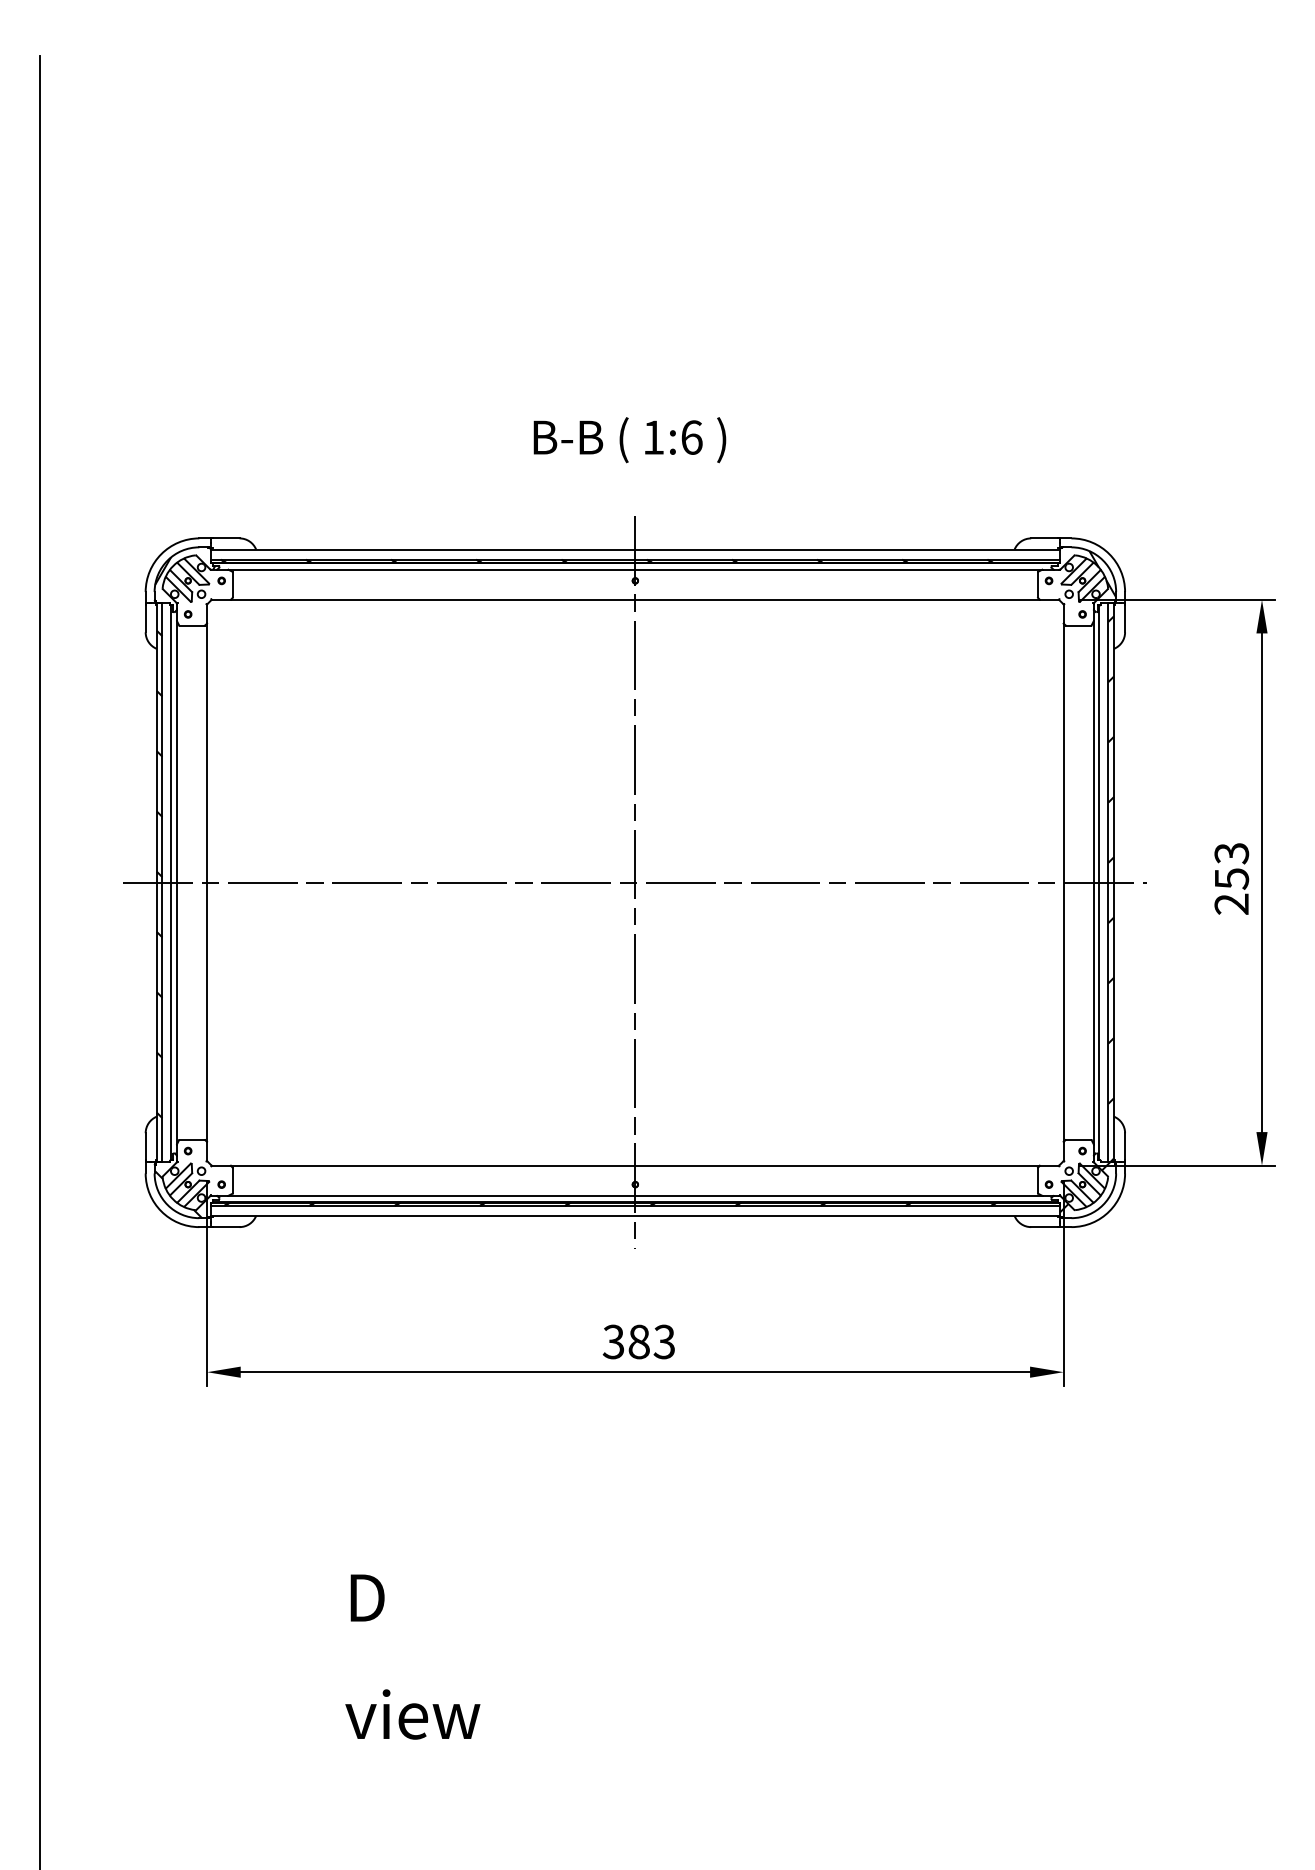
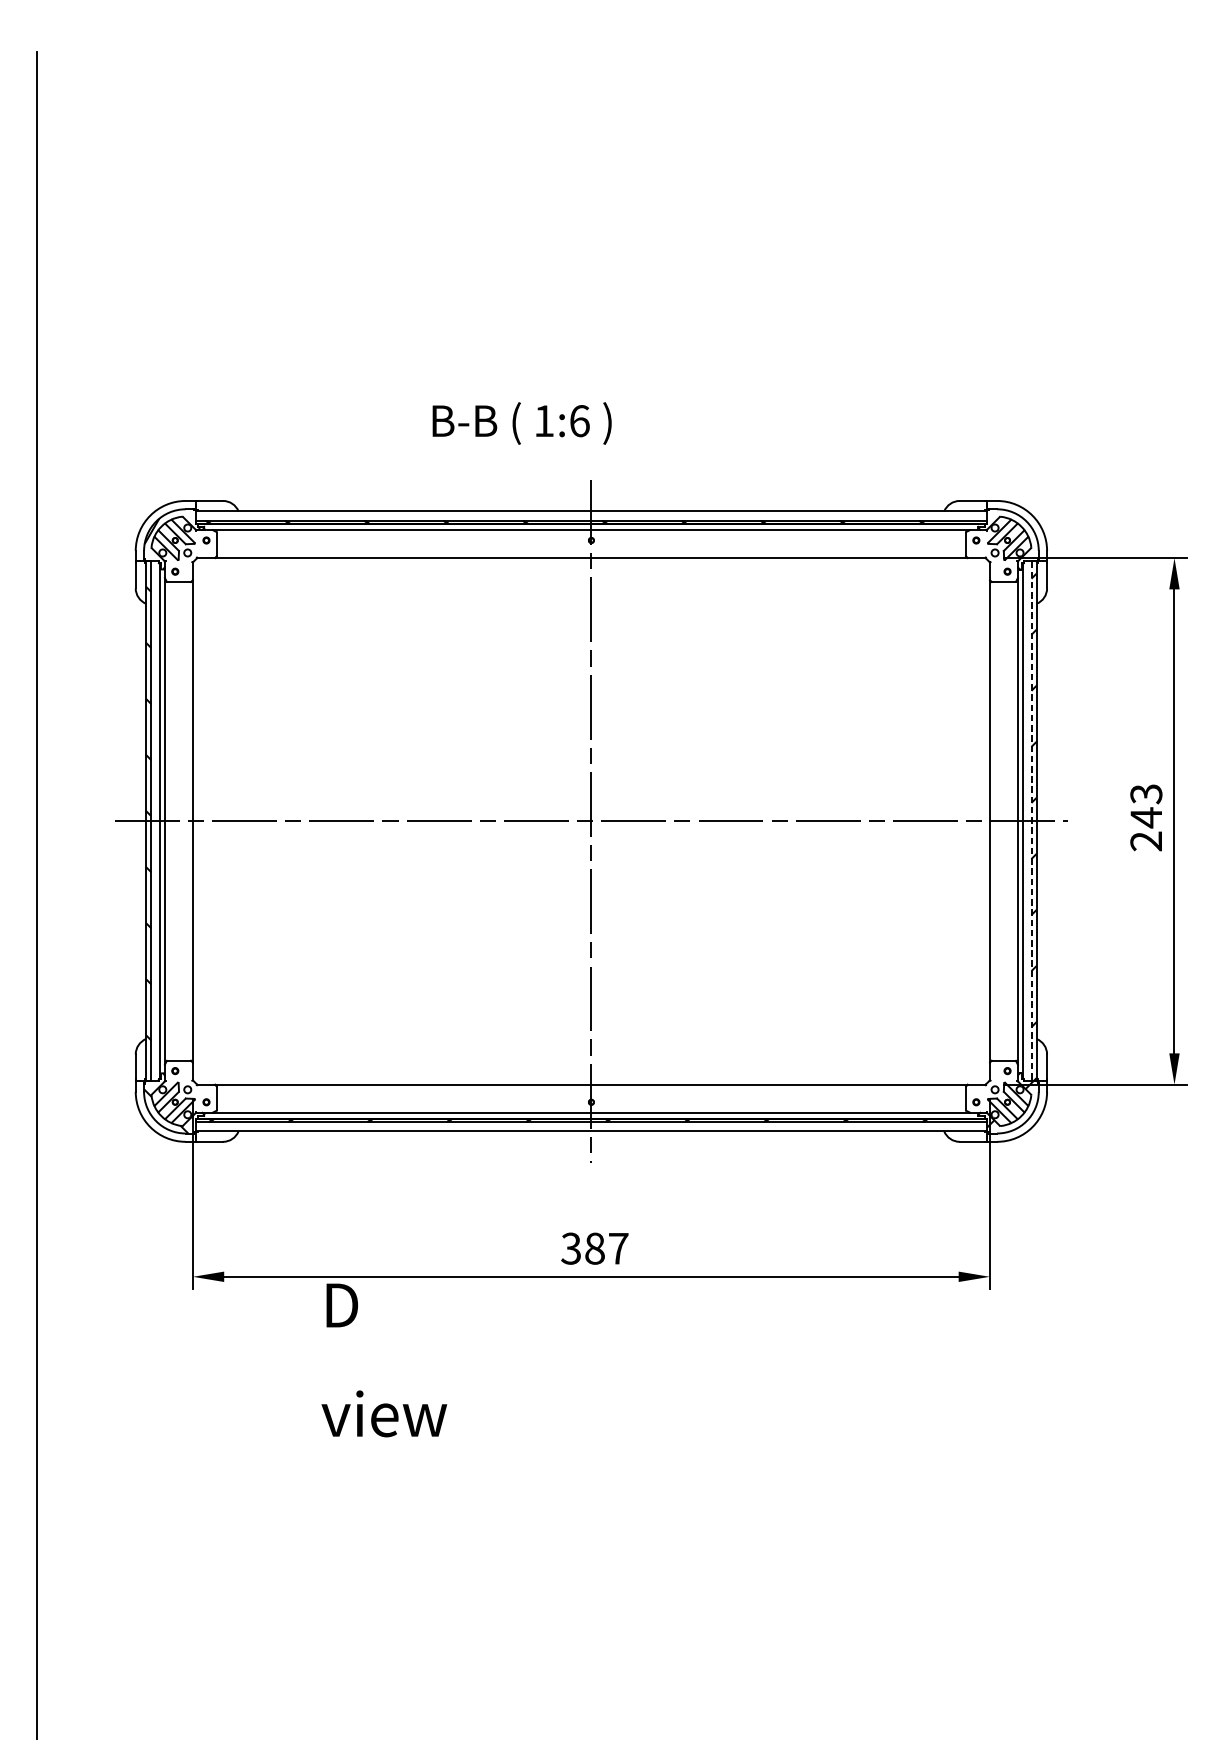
text: (629, 440) -> (521, 423), moved
hatch: (1102, 574) -> (1026, 534), removed
text: (1232, 878) -> (1147, 817), 253 -> 243
line: (1108, 882) -> (1031, 821), solid -> dashed
text: (664, 1341) -> (618, 1248), 383 -> 387
text: (412, 1656) -> (384, 1359), moved

